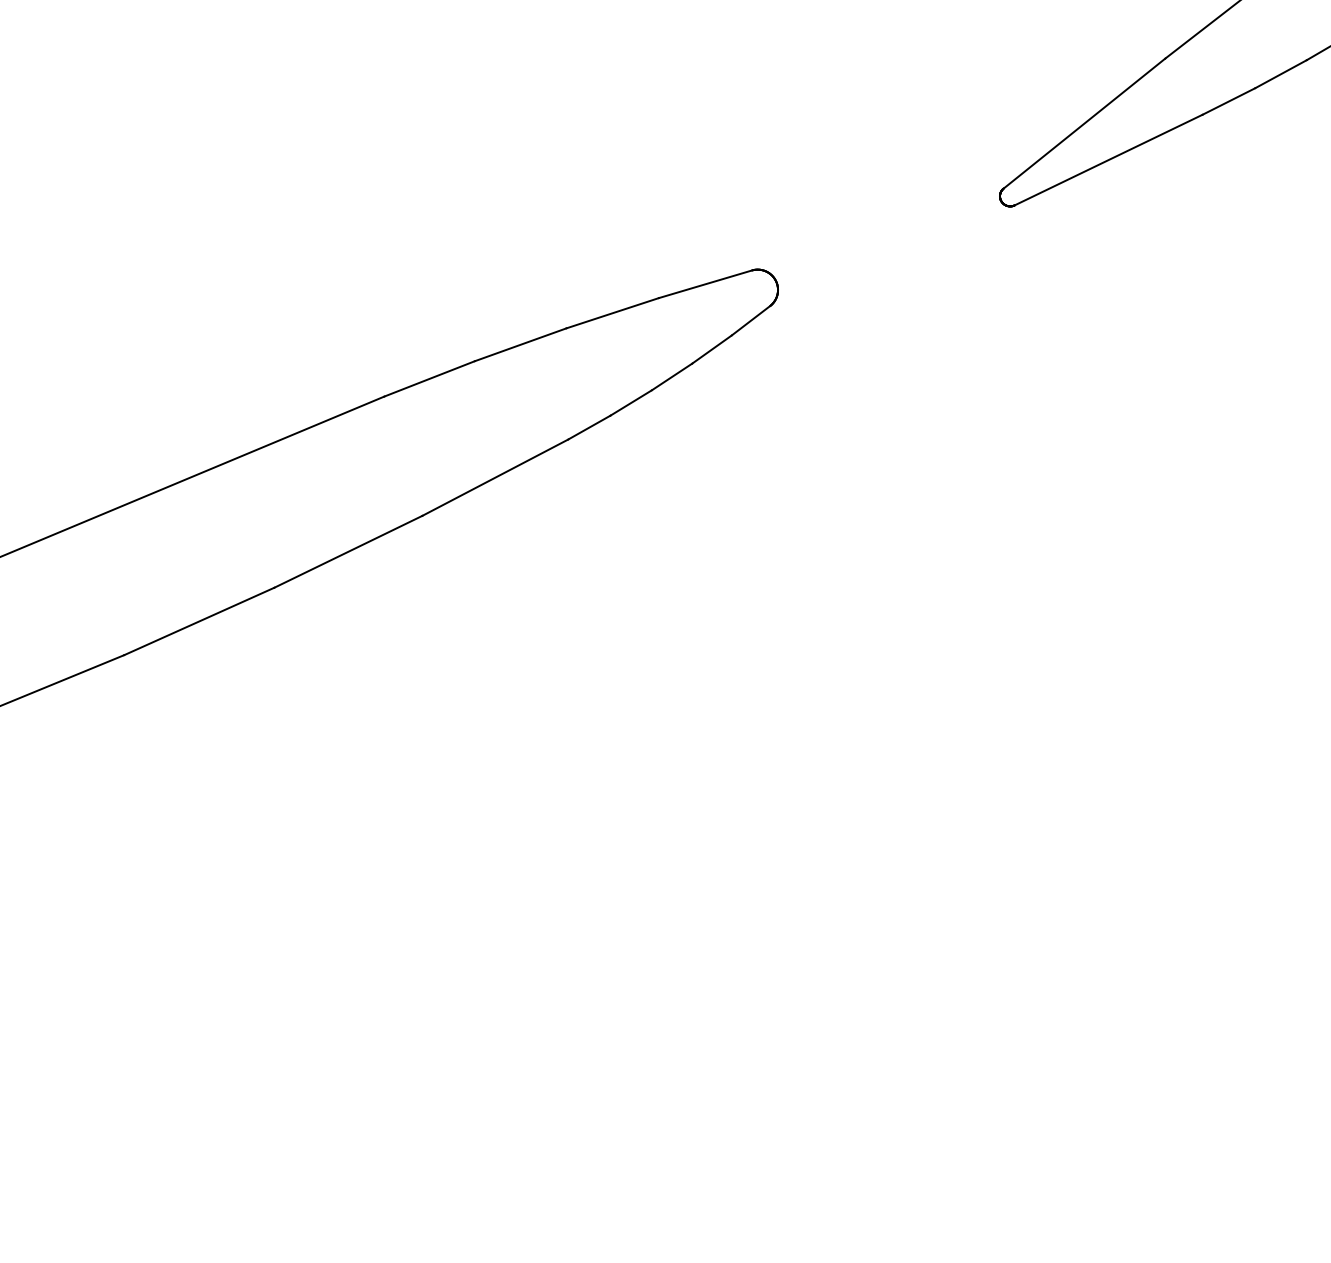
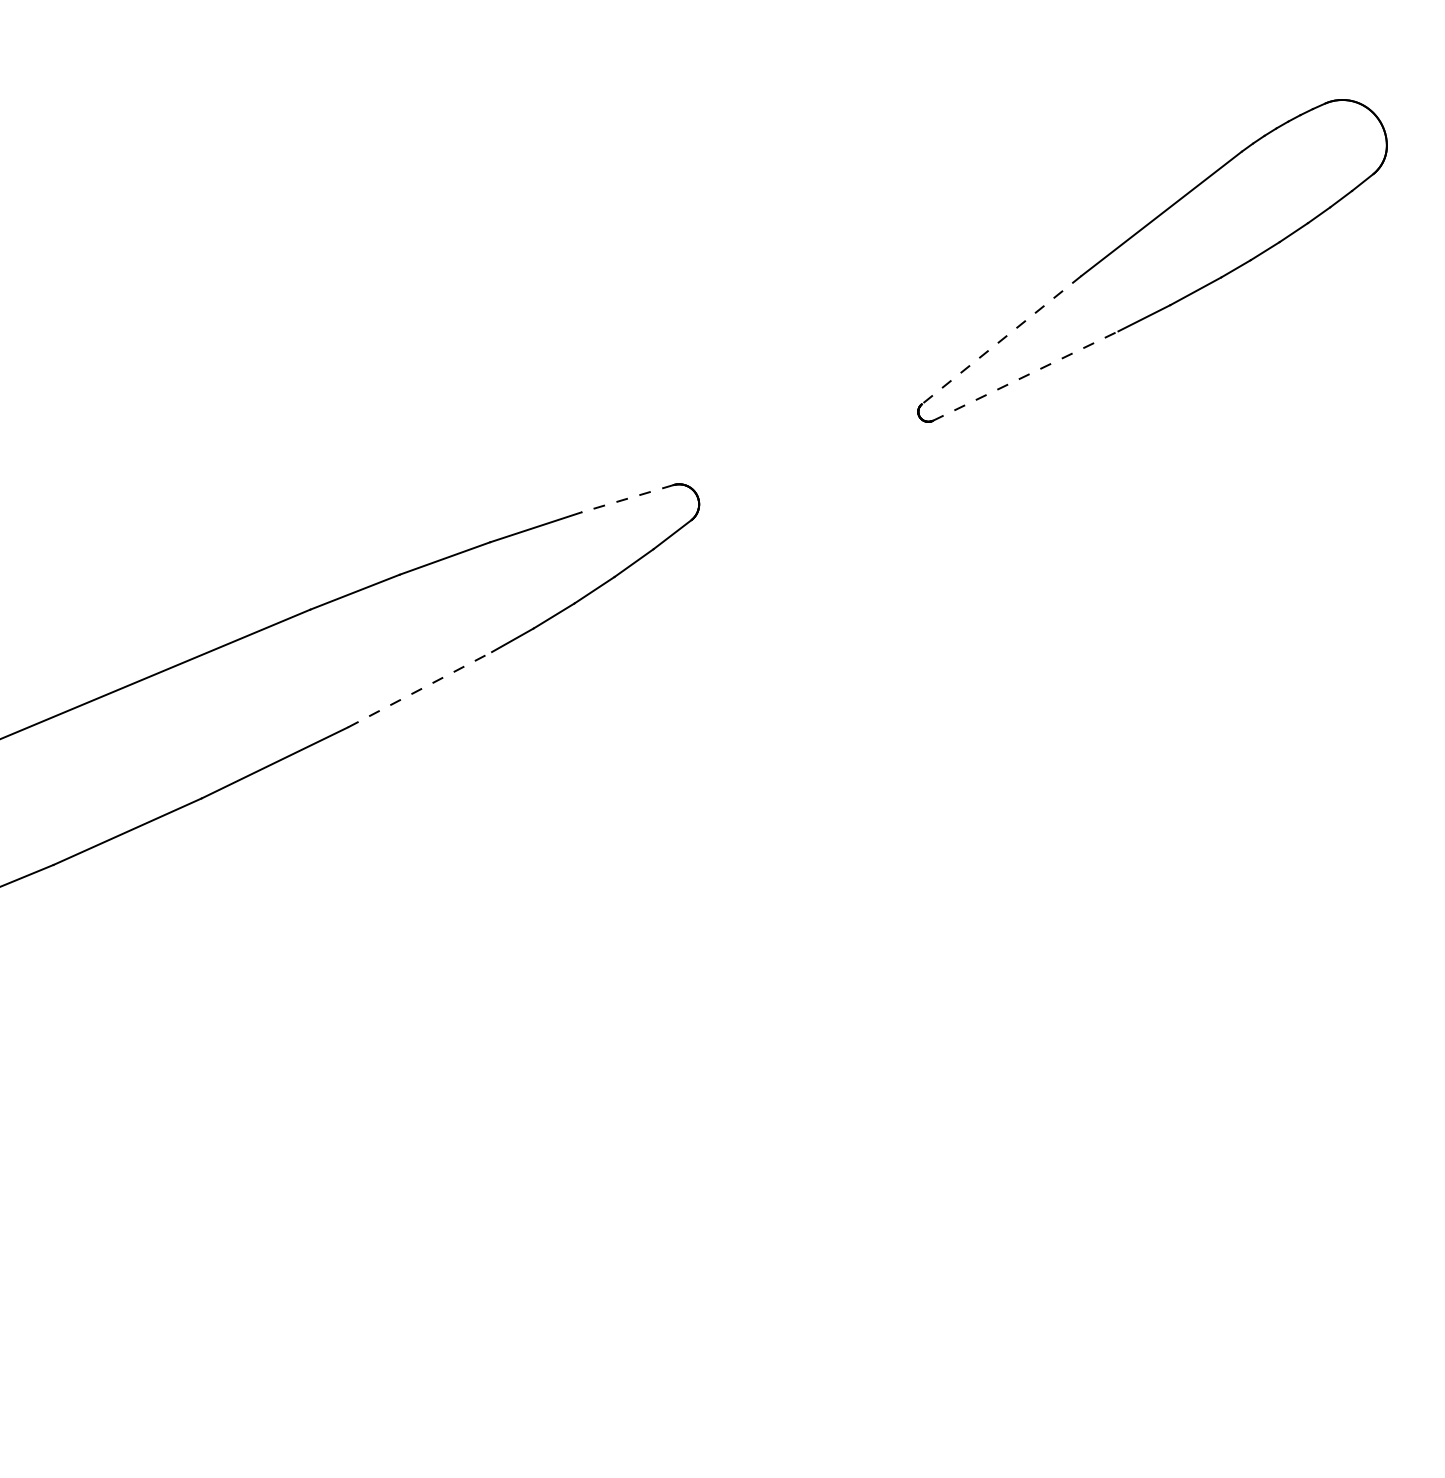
line: (1084, 124) -> (1001, 340), solid -> dashed
line: (1109, 159) -> (1026, 375), solid -> dashed
line: (705, 284) -> (627, 498), solid -> dashed
line: (495, 477) -> (420, 689), solid -> dashed

